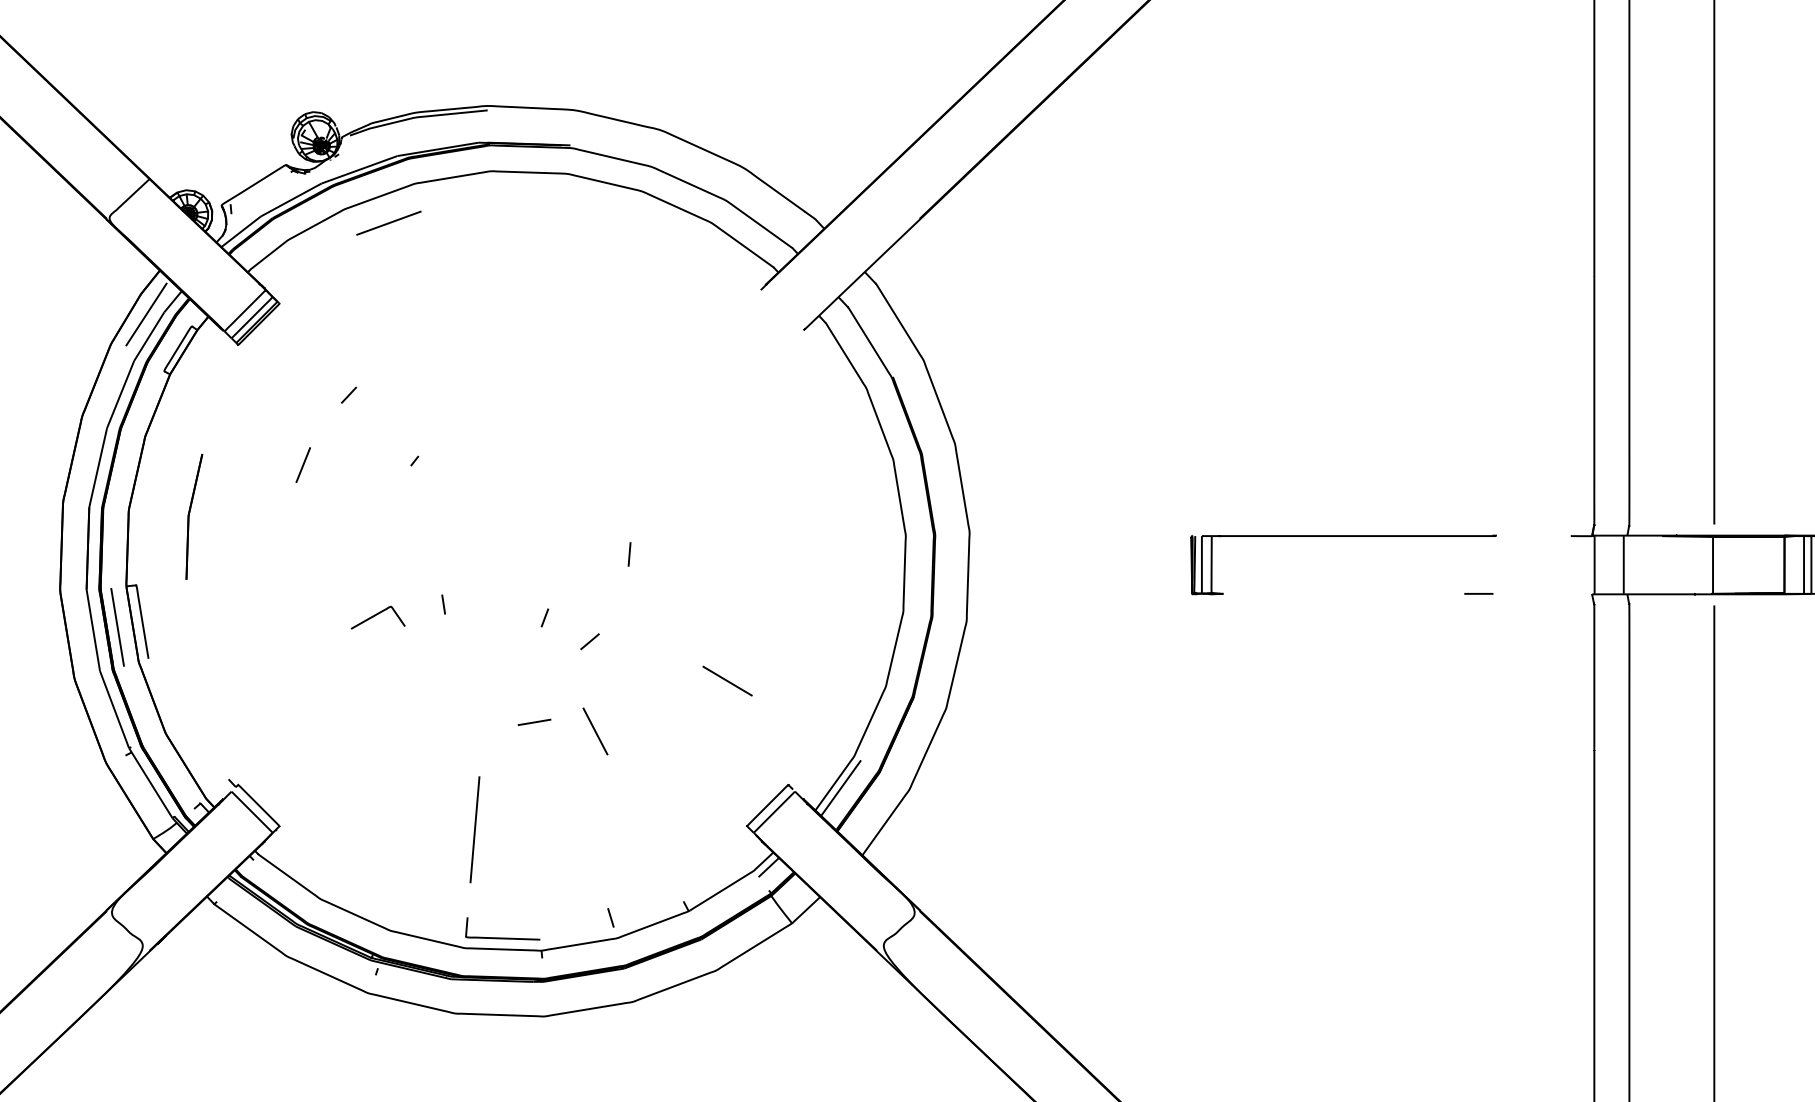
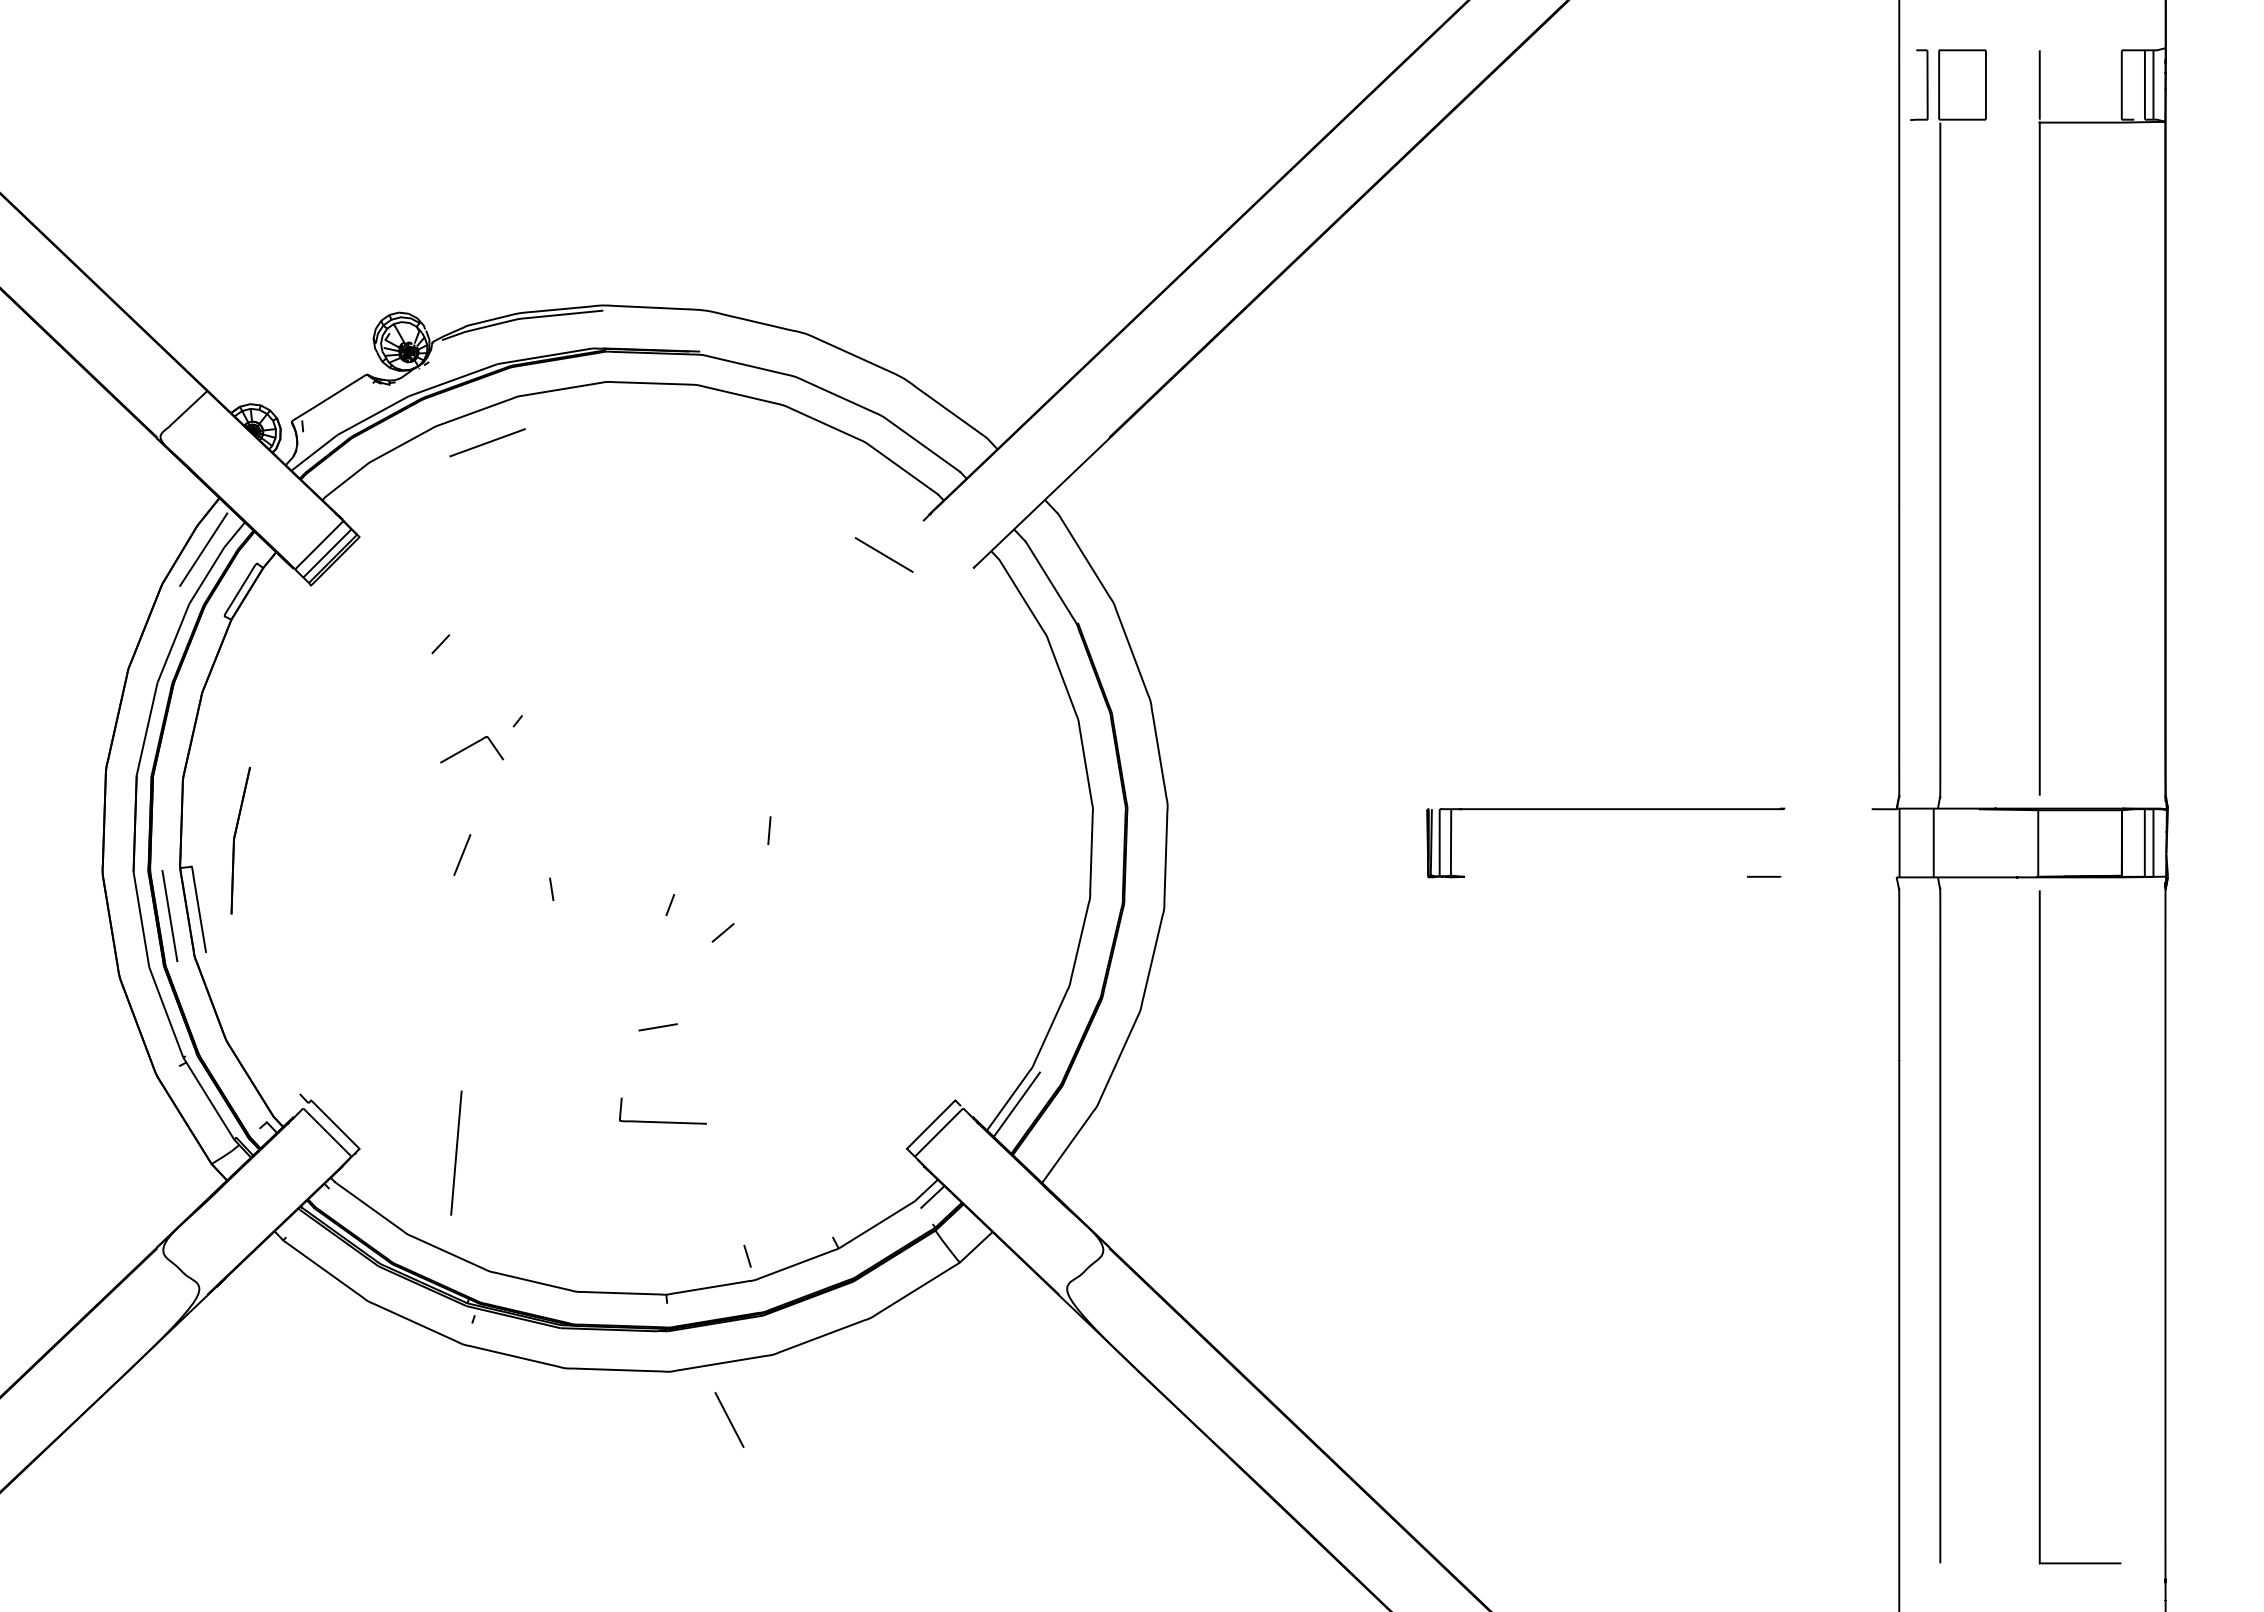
line: (303, 464) -> (462, 854), moved
part: (194, 516) -> (240, 840), moved
curve: (377, 614) -> (471, 746), moved
line: (726, 680) -> (883, 554), moved
line: (595, 731) -> (729, 1419), moved
line: (475, 829) -> (456, 1152), moved
curve: (502, 937) -> (662, 1121), moved

